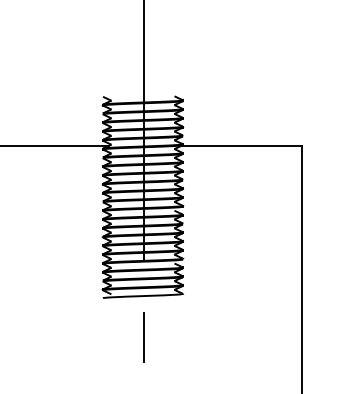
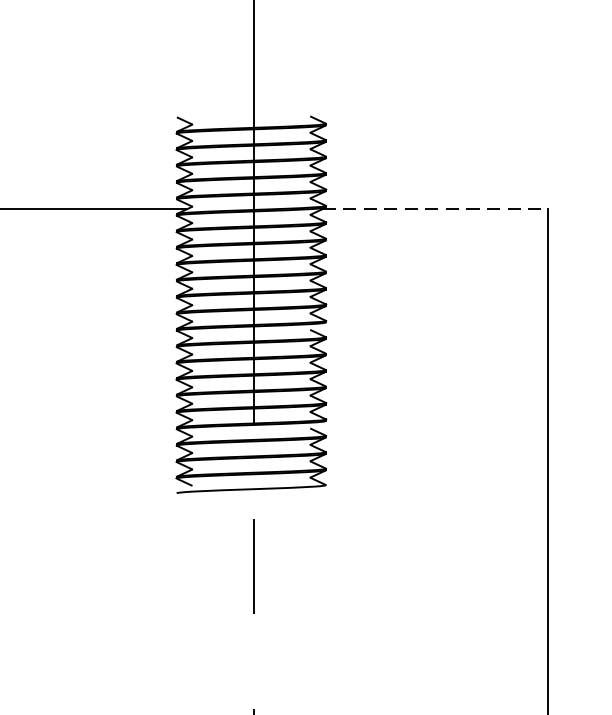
line: (241, 145) -> (435, 208), solid -> dashed

